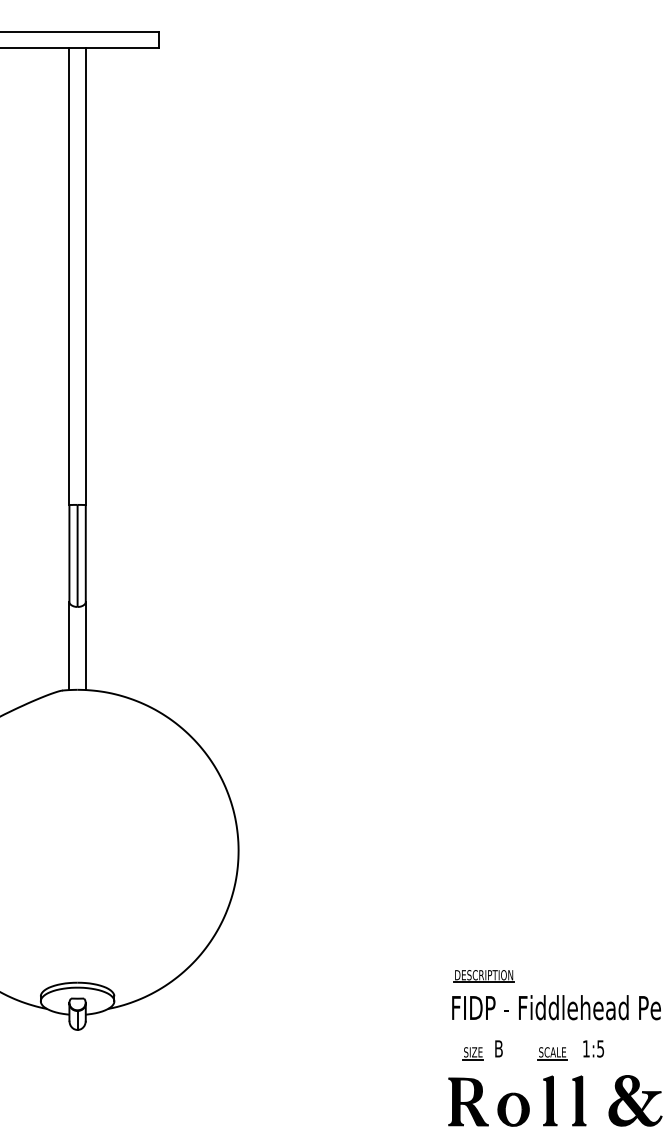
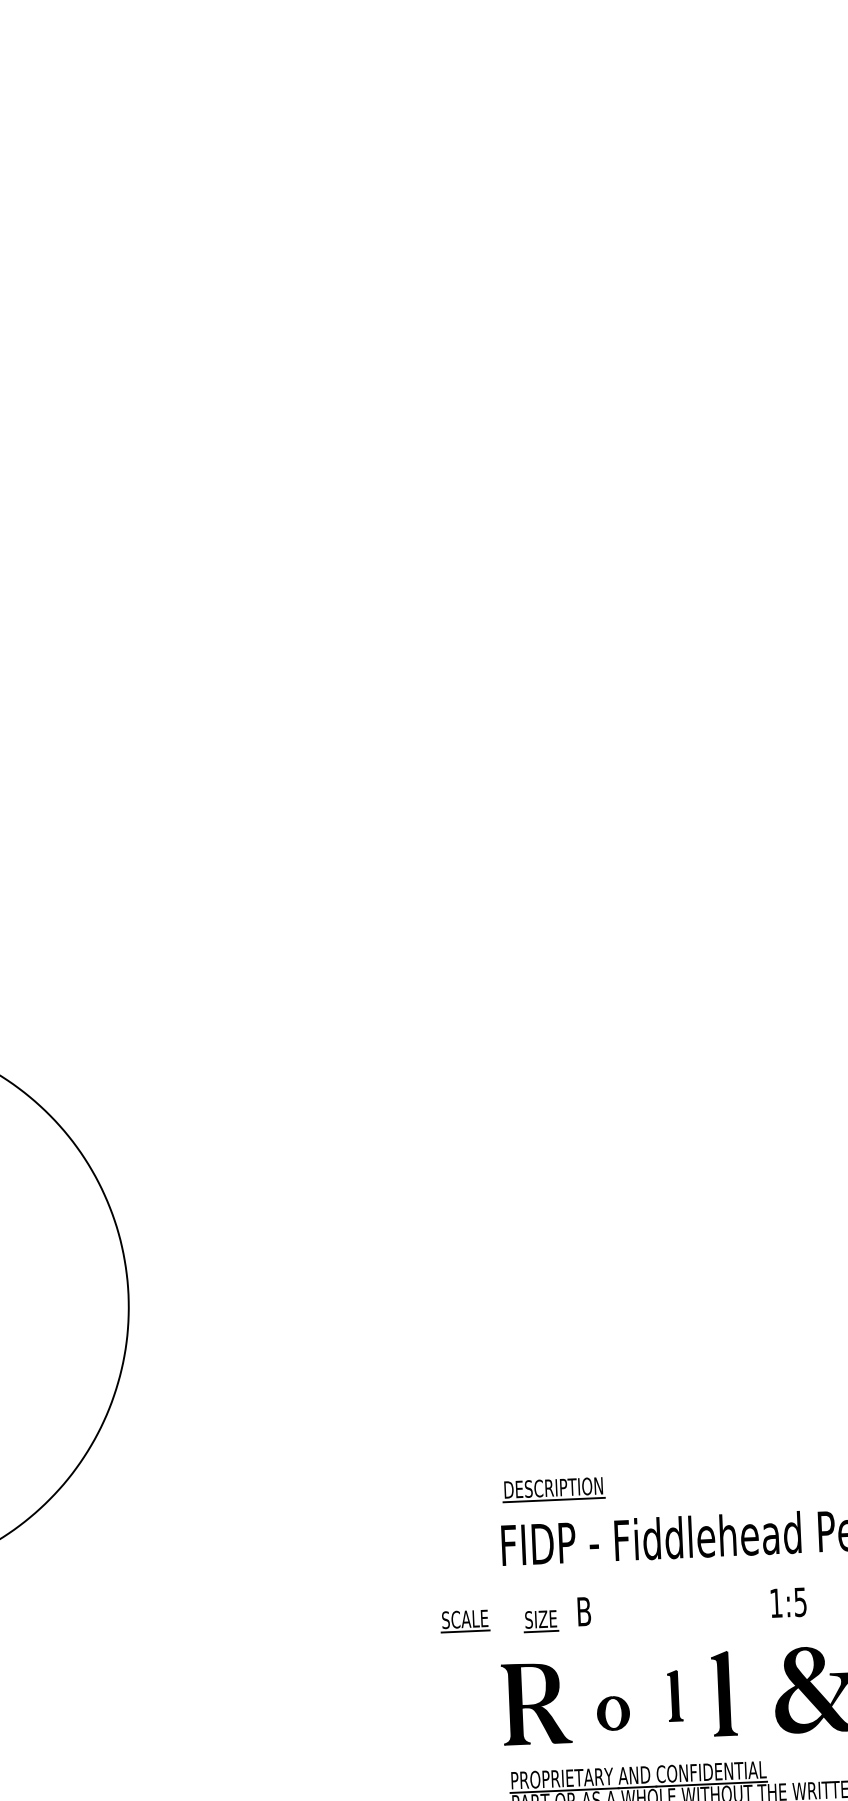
text: (593, 1048) -> (788, 1602), moved
part: (552, 1053) -> (465, 1621), moved
part: (550, 1100) -> (675, 1695), size x0.6
part: (513, 1109) -> (613, 1713), size x0.6

